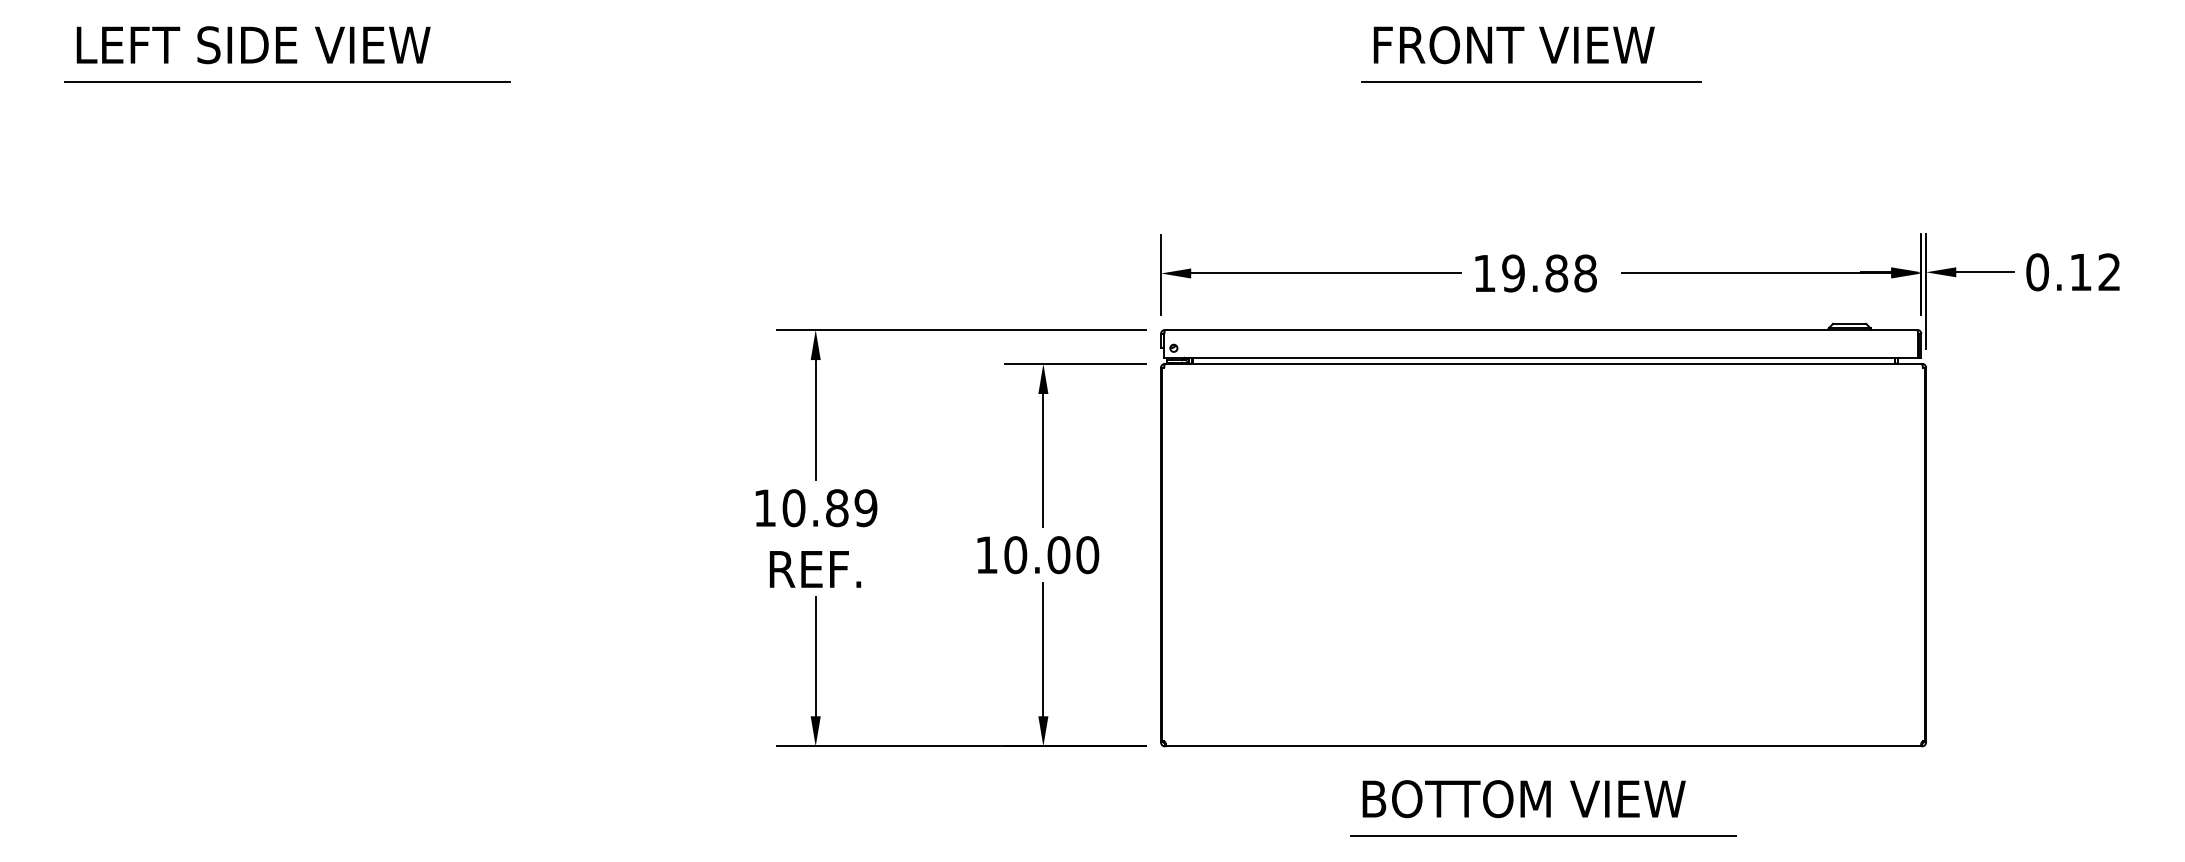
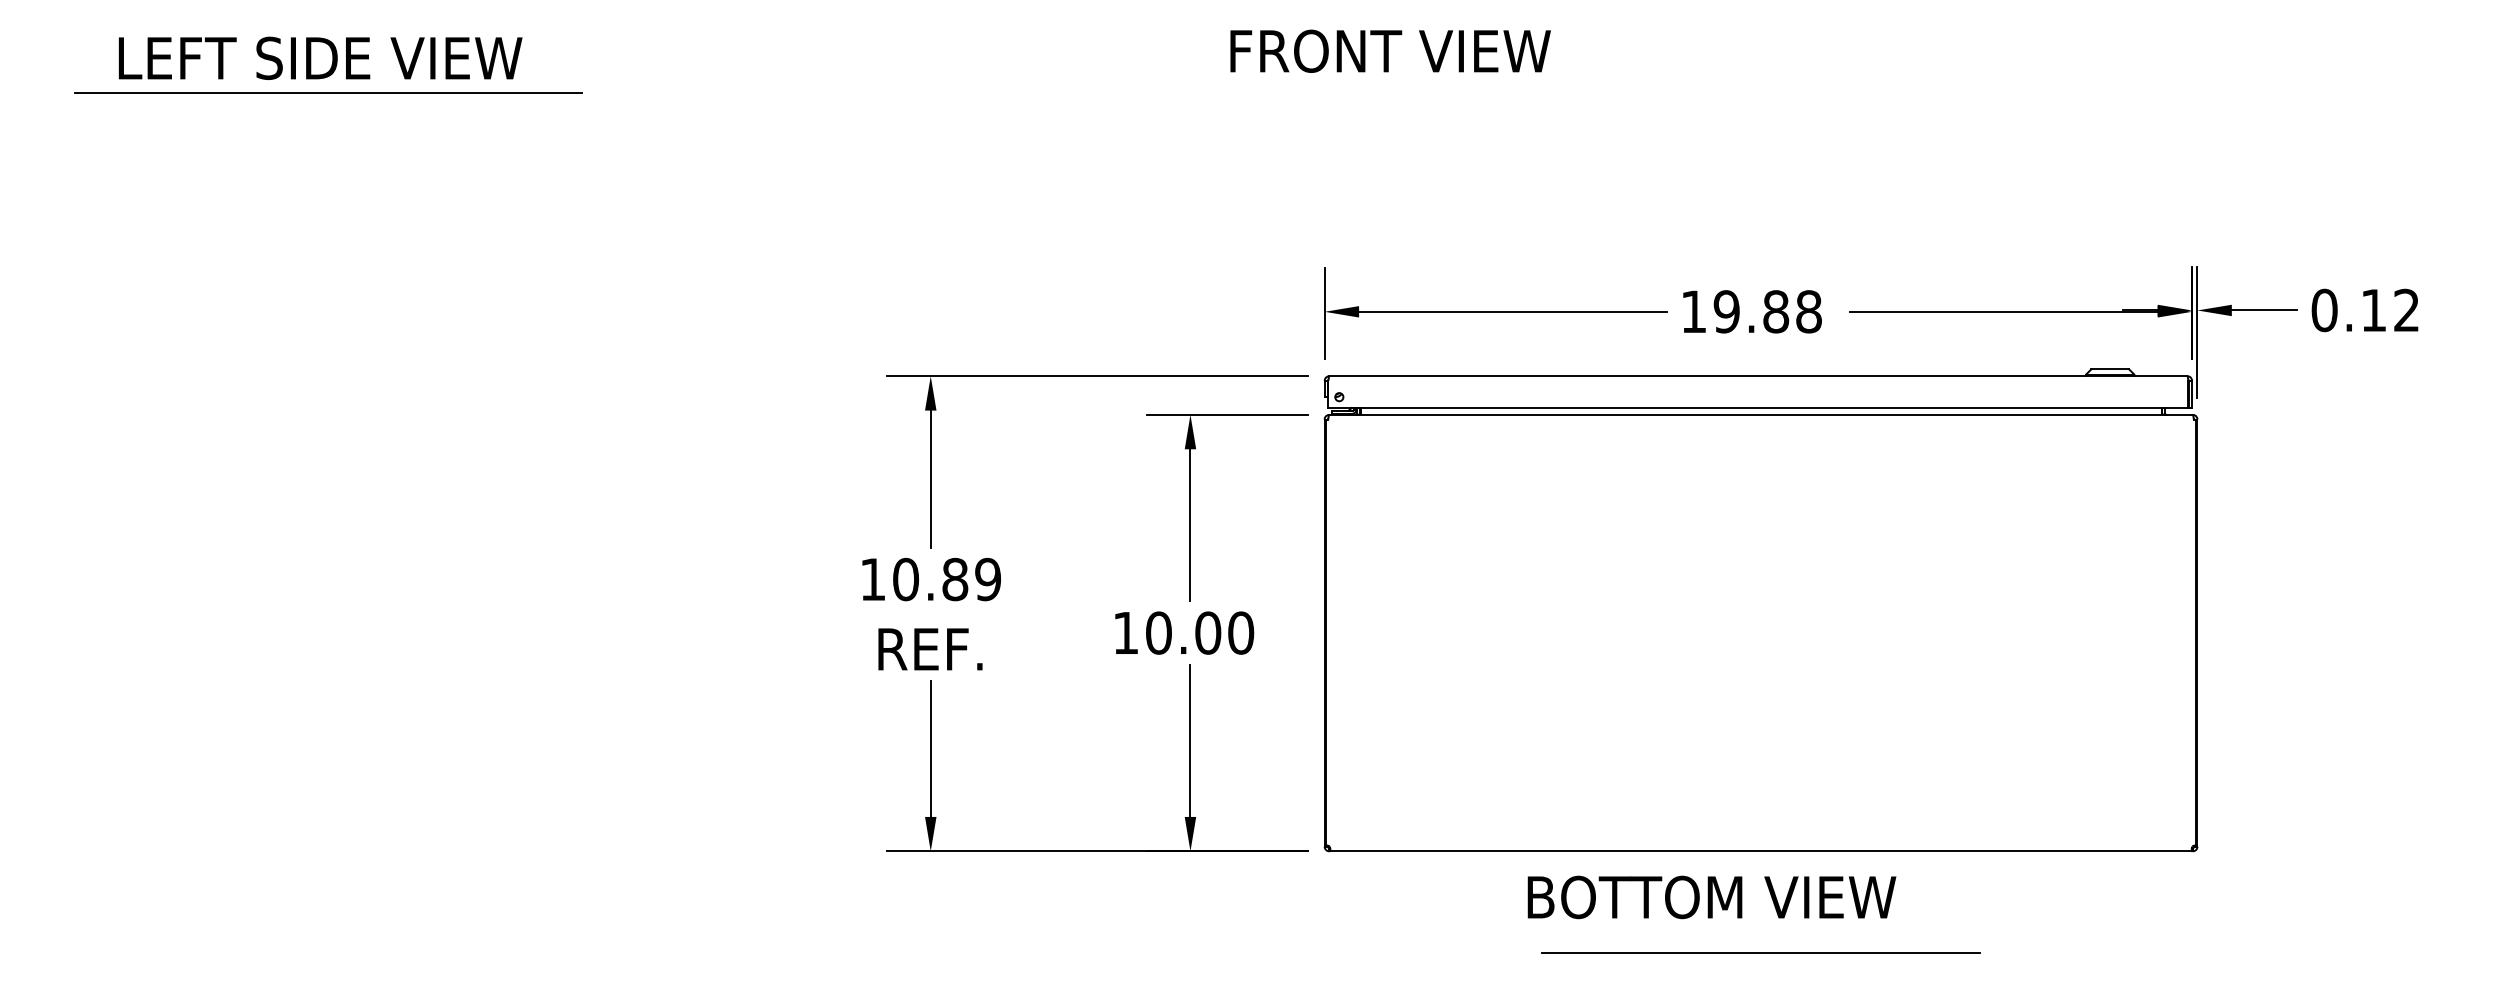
text: (253, 44) -> (320, 57), moved
text: (1514, 44) -> (1390, 50), moved
line: (1531, 82) -> (1747, 93), removed
text: (1523, 799) -> (1711, 897), moved

